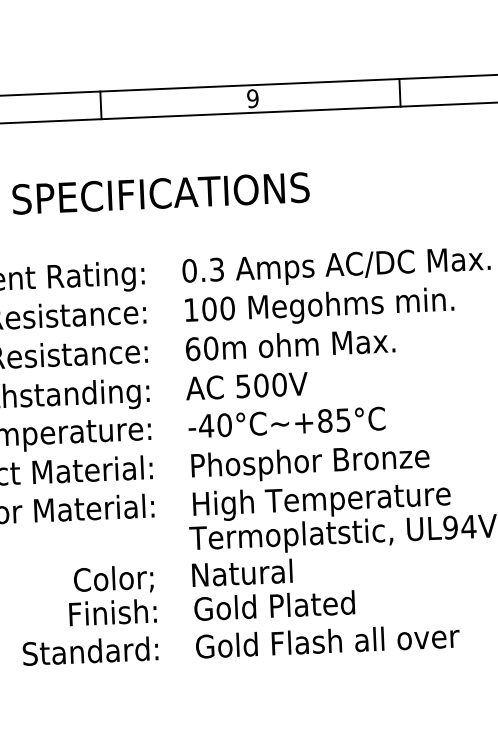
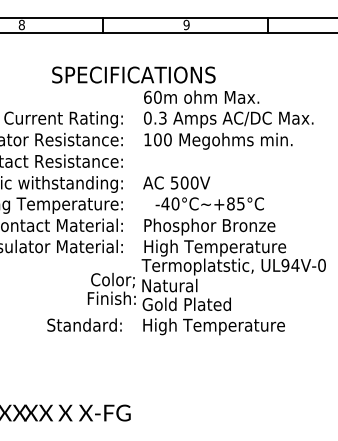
text: (290, 343) -> (201, 96), moved
text: (286, 421) -> (209, 203), moved
text: (111, 596) -> (111, 289), moved
text: (326, 643) -> (214, 326), Gold Flash all over -> High Temperature

